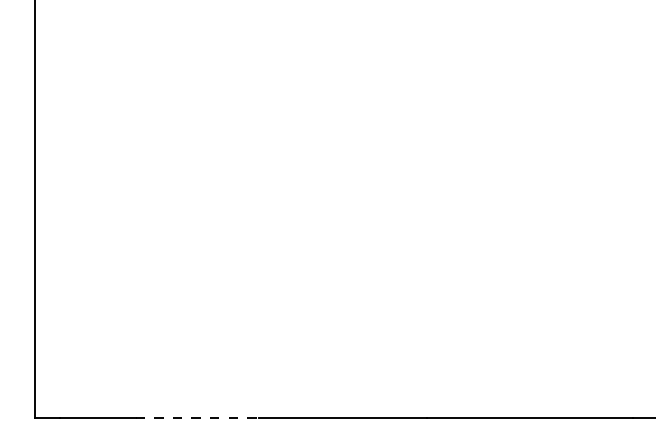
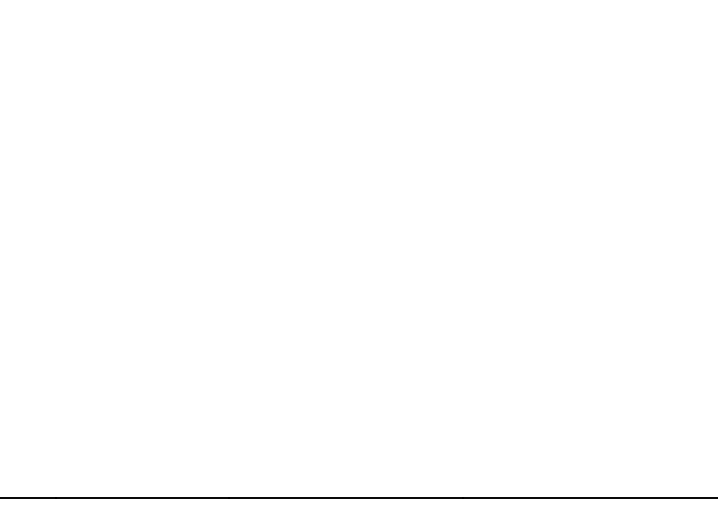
line: (197, 417) -> (142, 497), dashed -> solid

